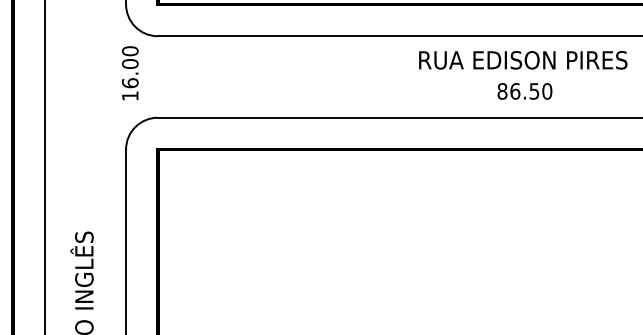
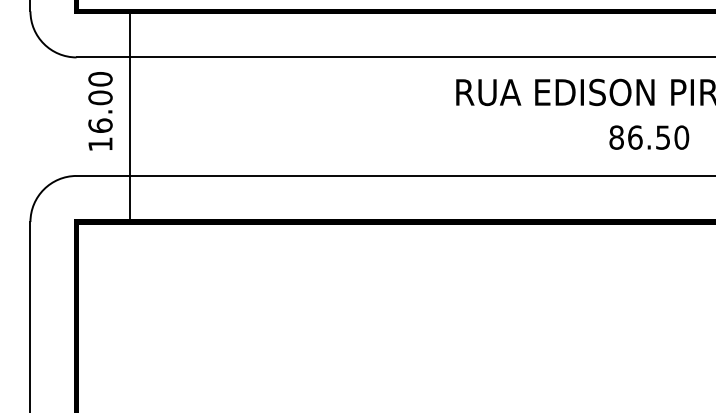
text: (130, 73) -> (100, 111), moved
line: (194, 76) -> (129, 115), added
text: (524, 91) -> (648, 137), moved

